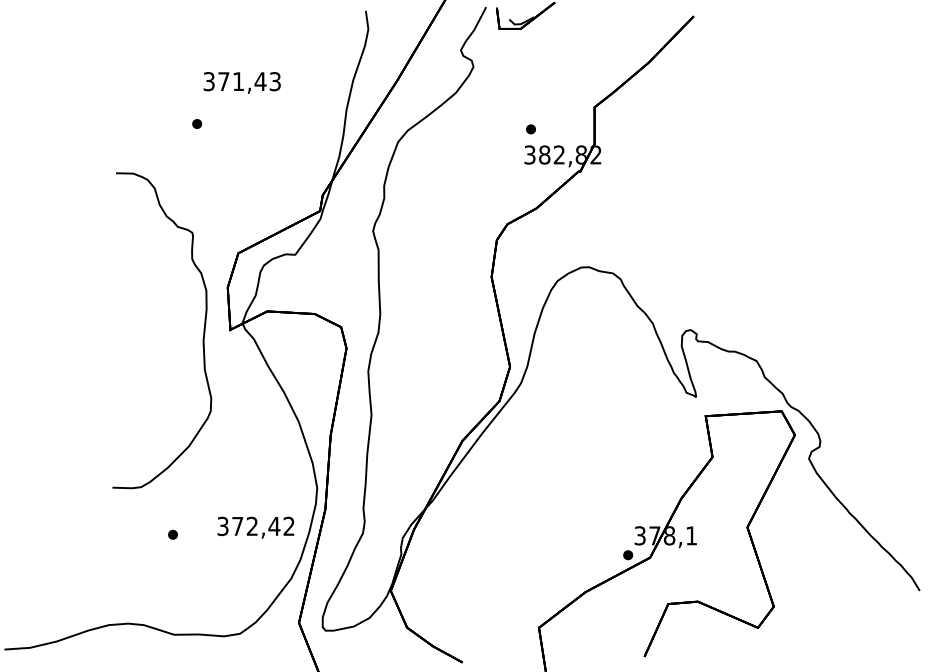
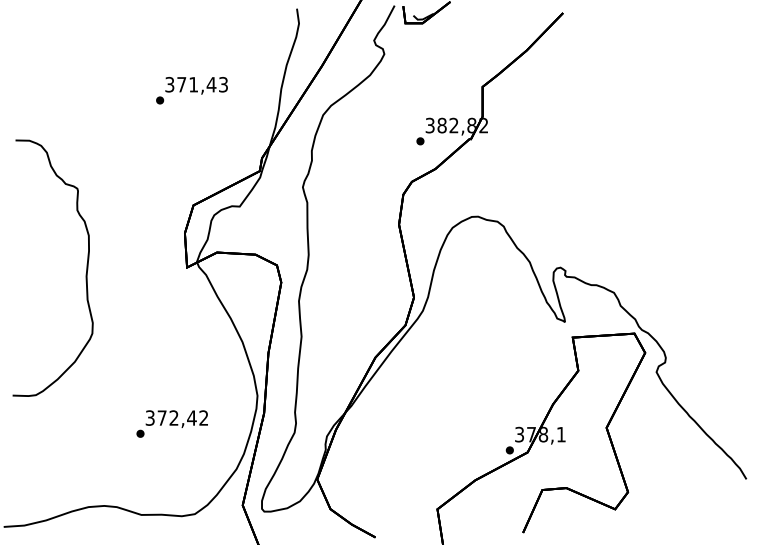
text: (241, 82) -> (196, 85), moved
part: (530, 129) -> (420, 141), moved
part: (202, 338) -> (85, 274), moved
text: (255, 527) -> (176, 418), moved

